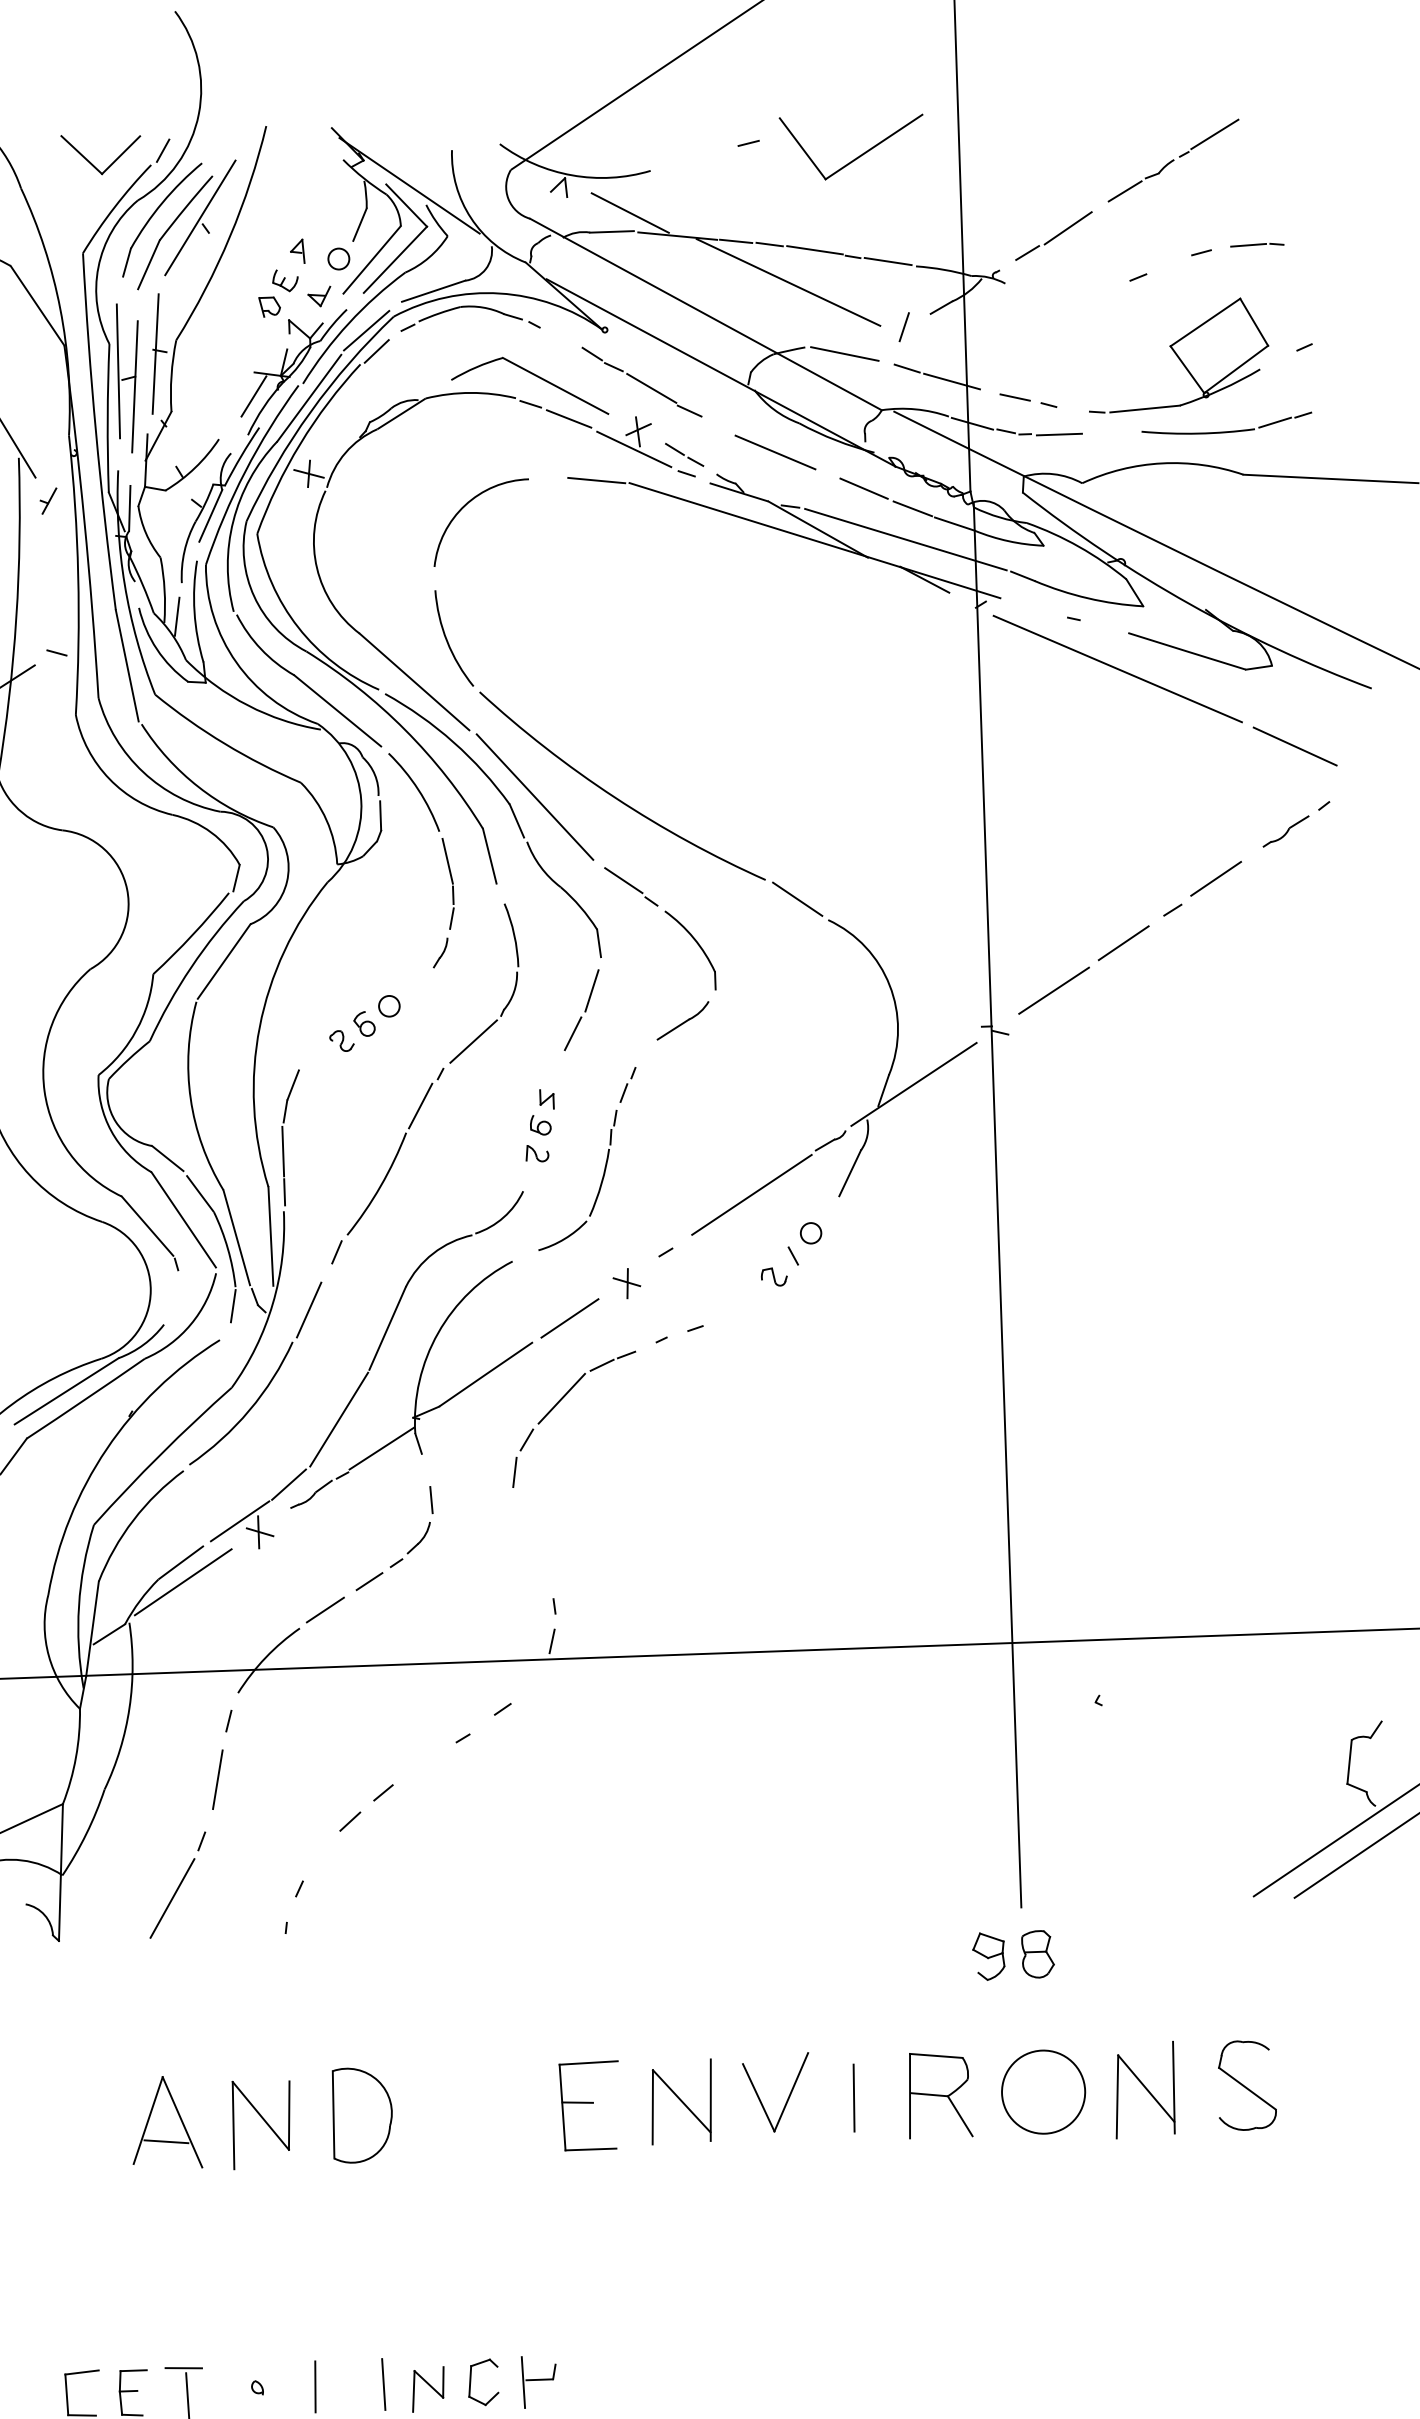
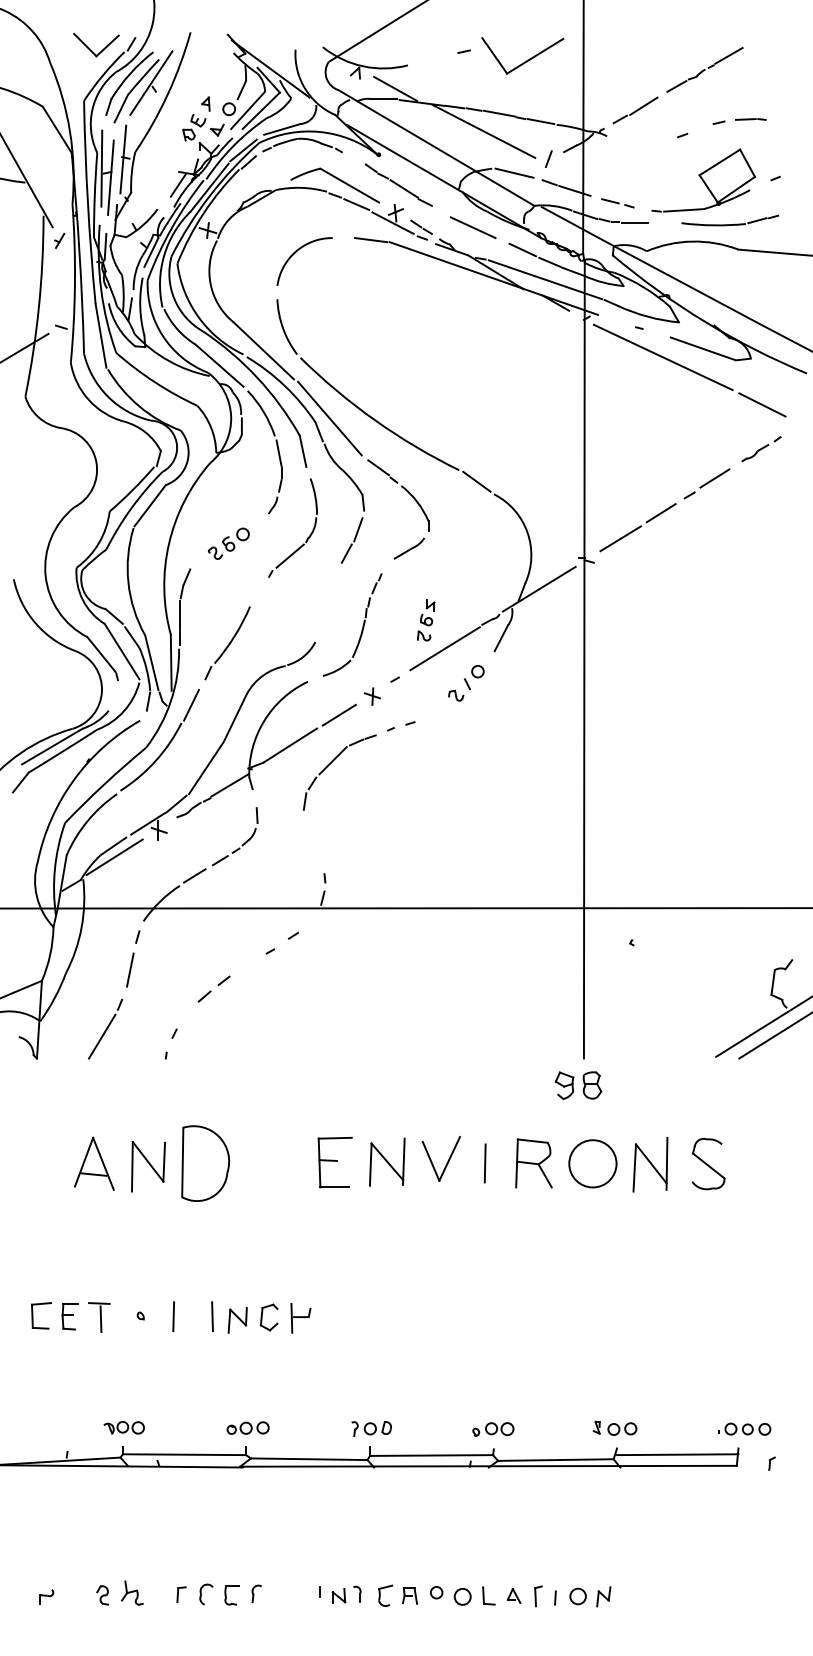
line: (420, 1105) -> (258, 591), removed
part: (540, 1126) -> (426, 620), moved
part: (361, 2113) -> (205, 1162), size x1.4

